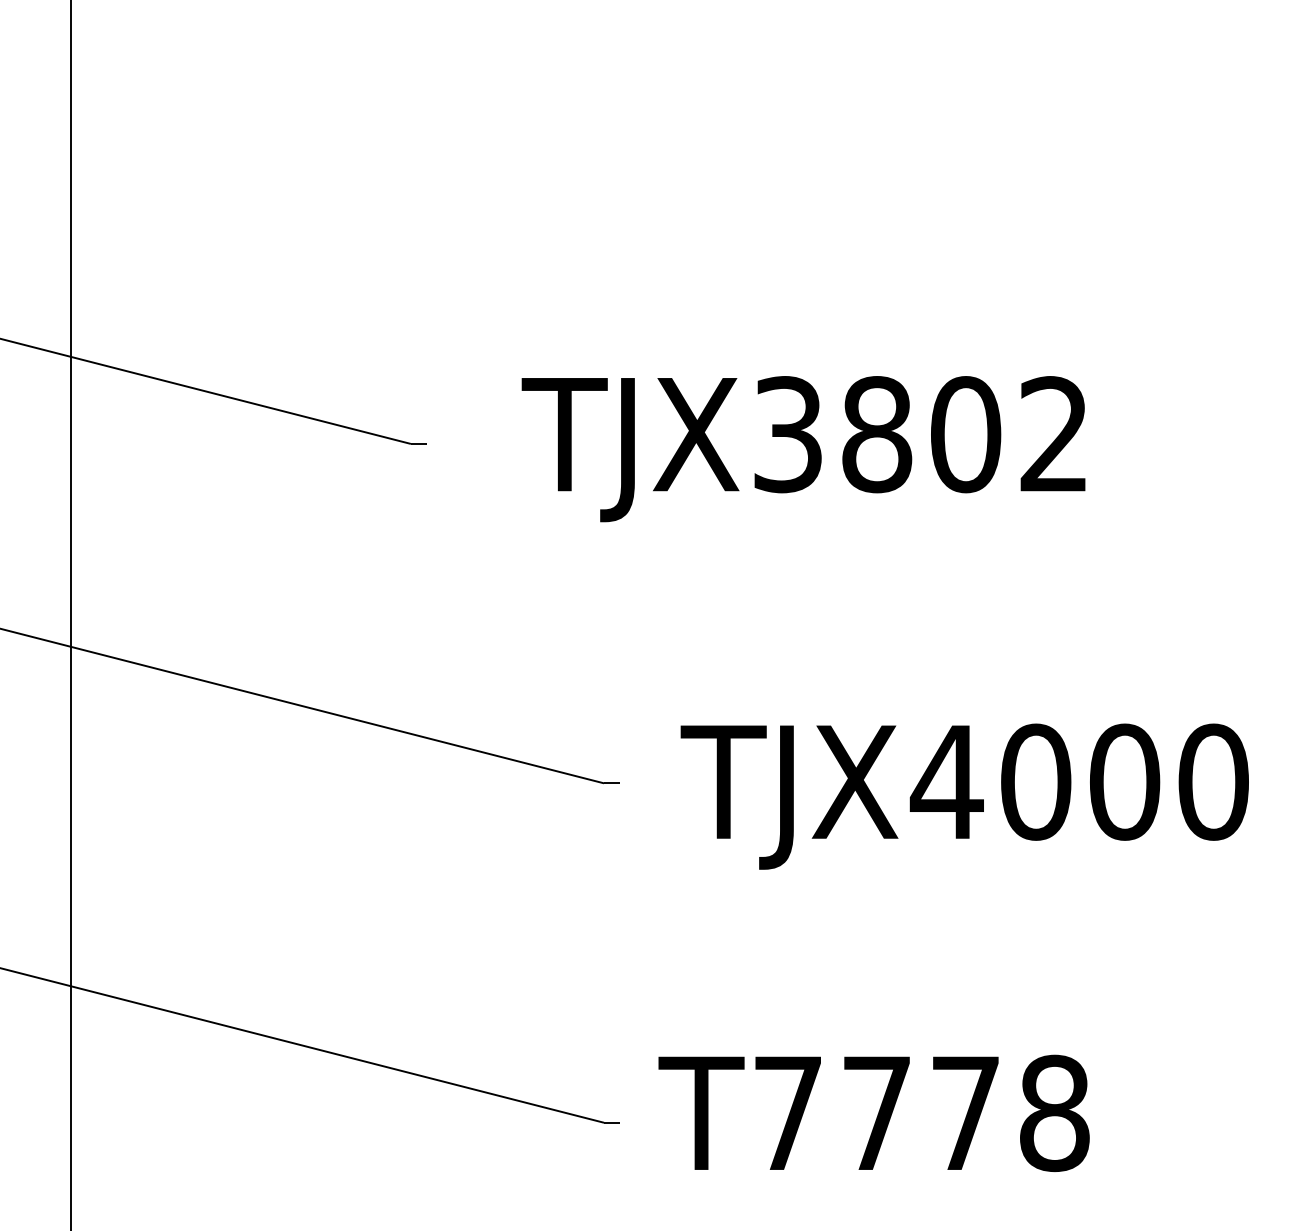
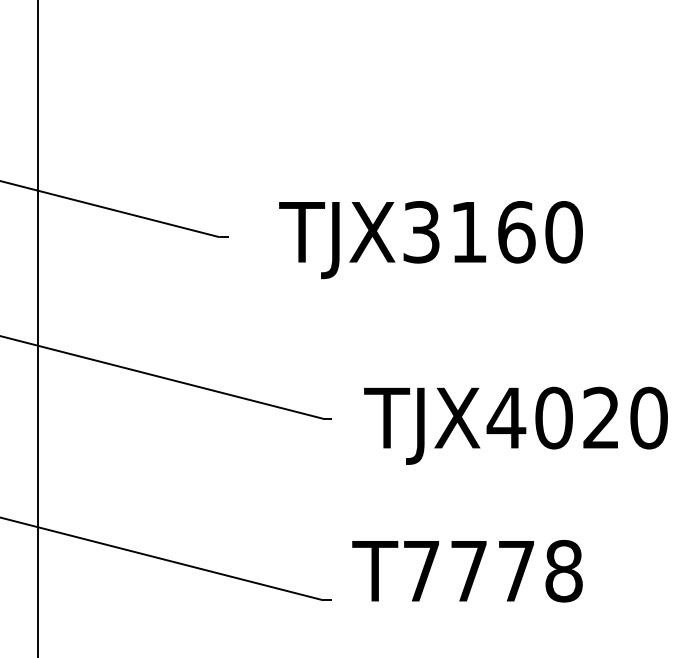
text: (965, 435) -> (516, 232), TJX3802 -> TJX3160
text: (1124, 781) -> (601, 417), TJX4000 -> TJX4020
text: (874, 1112) -> (467, 570), moved

